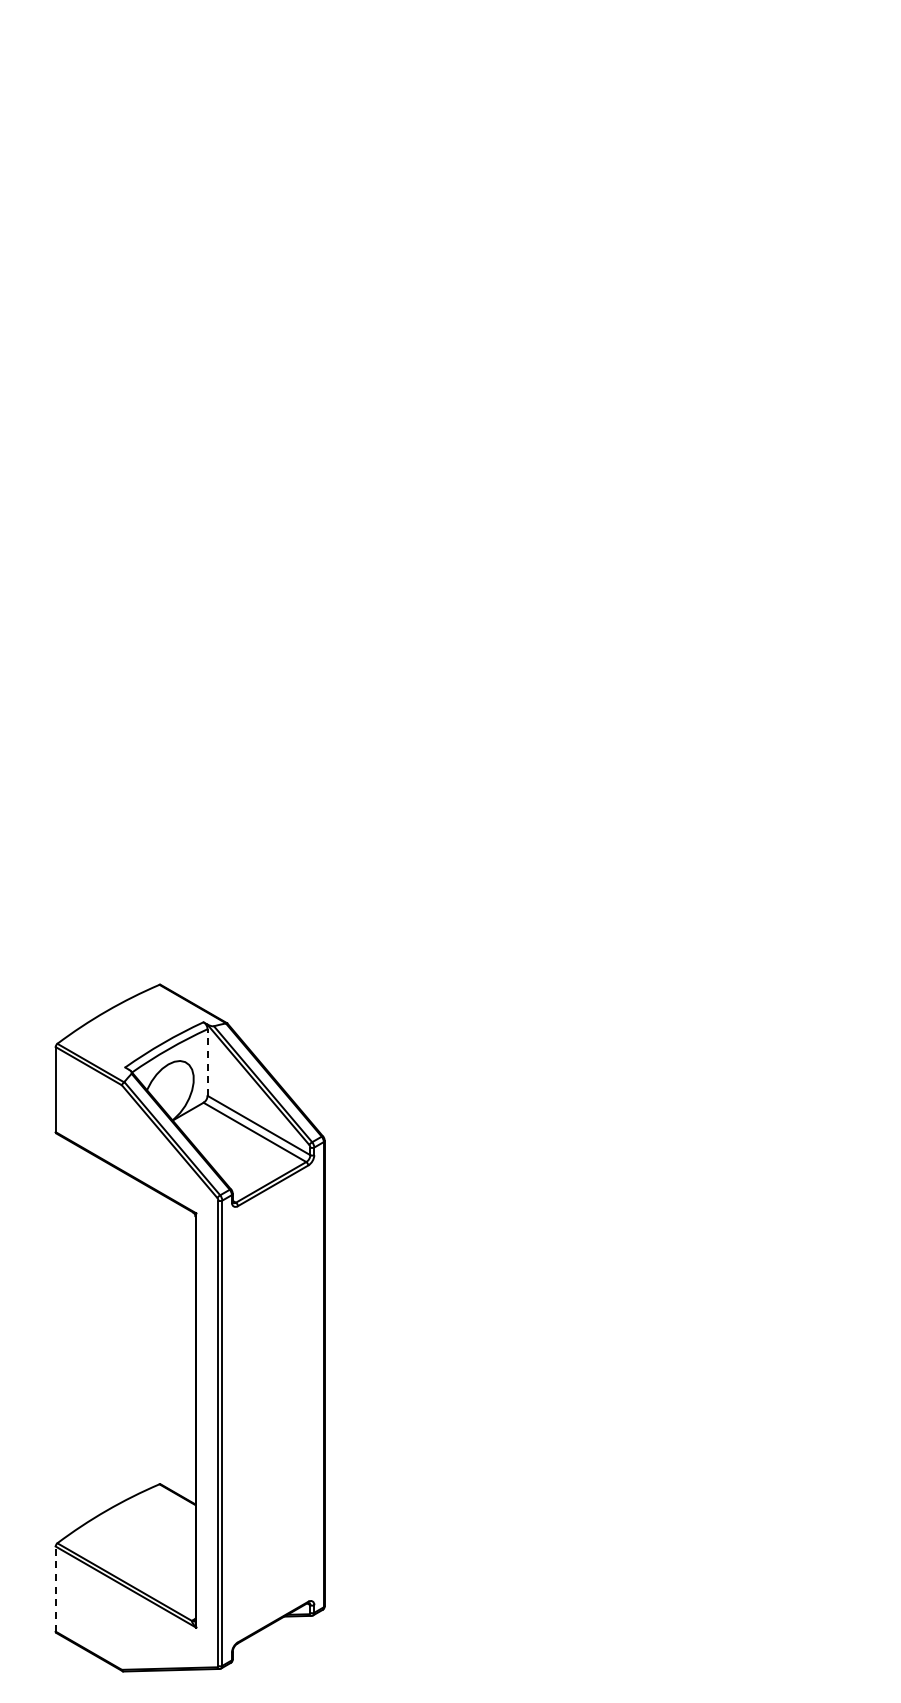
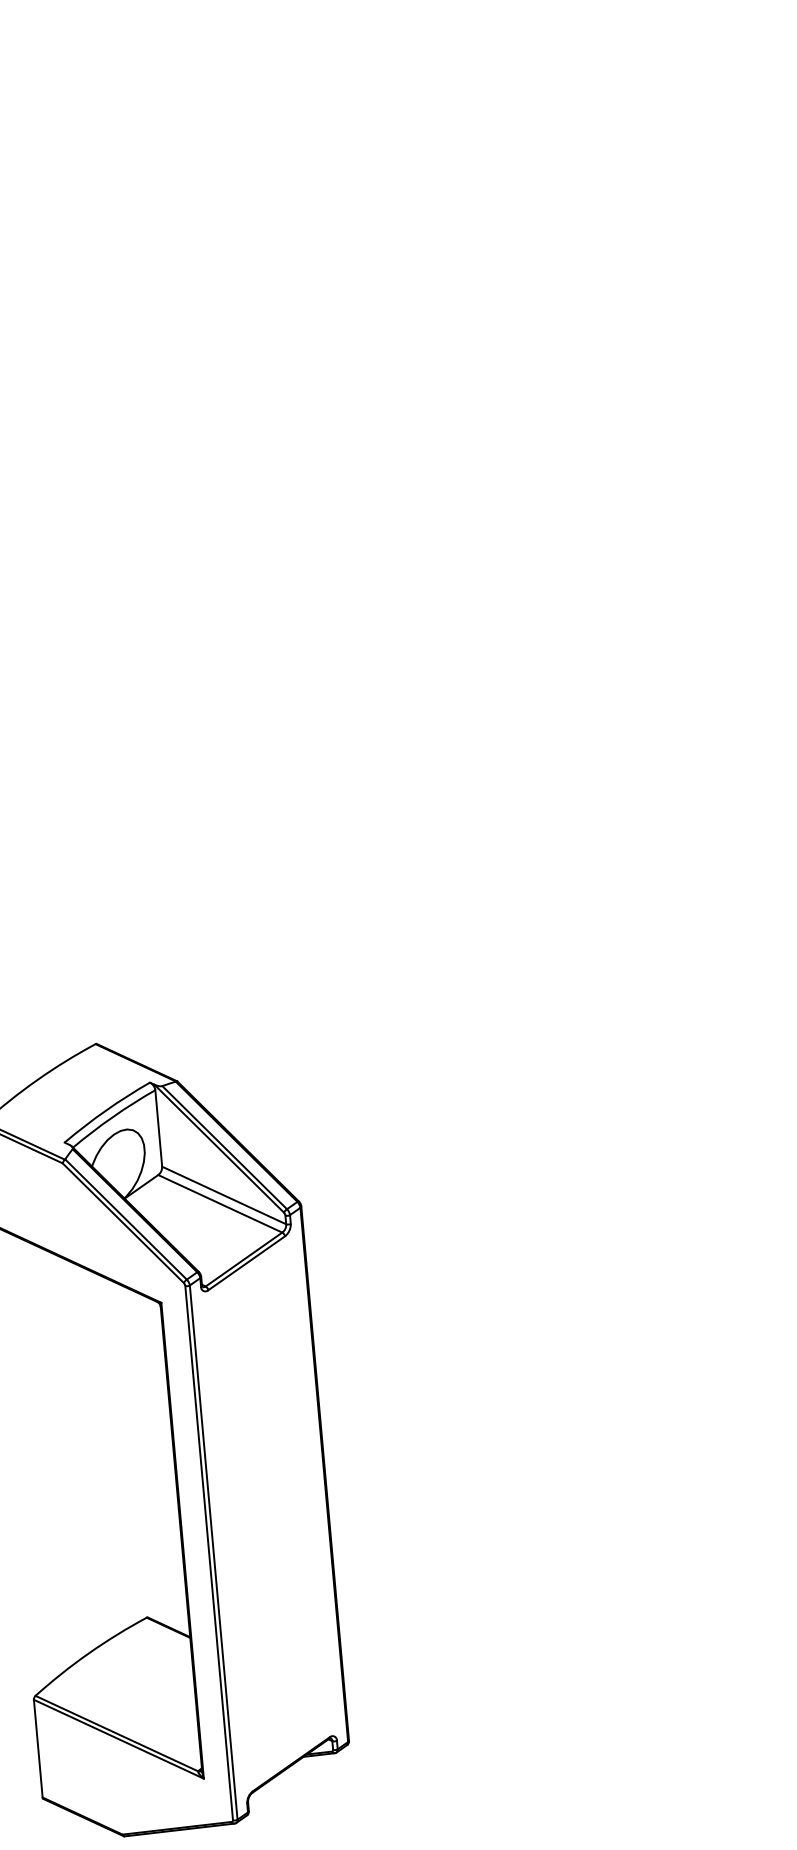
line: (207, 1062) -> (158, 1128), dashed -> solid
line: (55, 1589) -> (38, 1749), dashed -> solid

